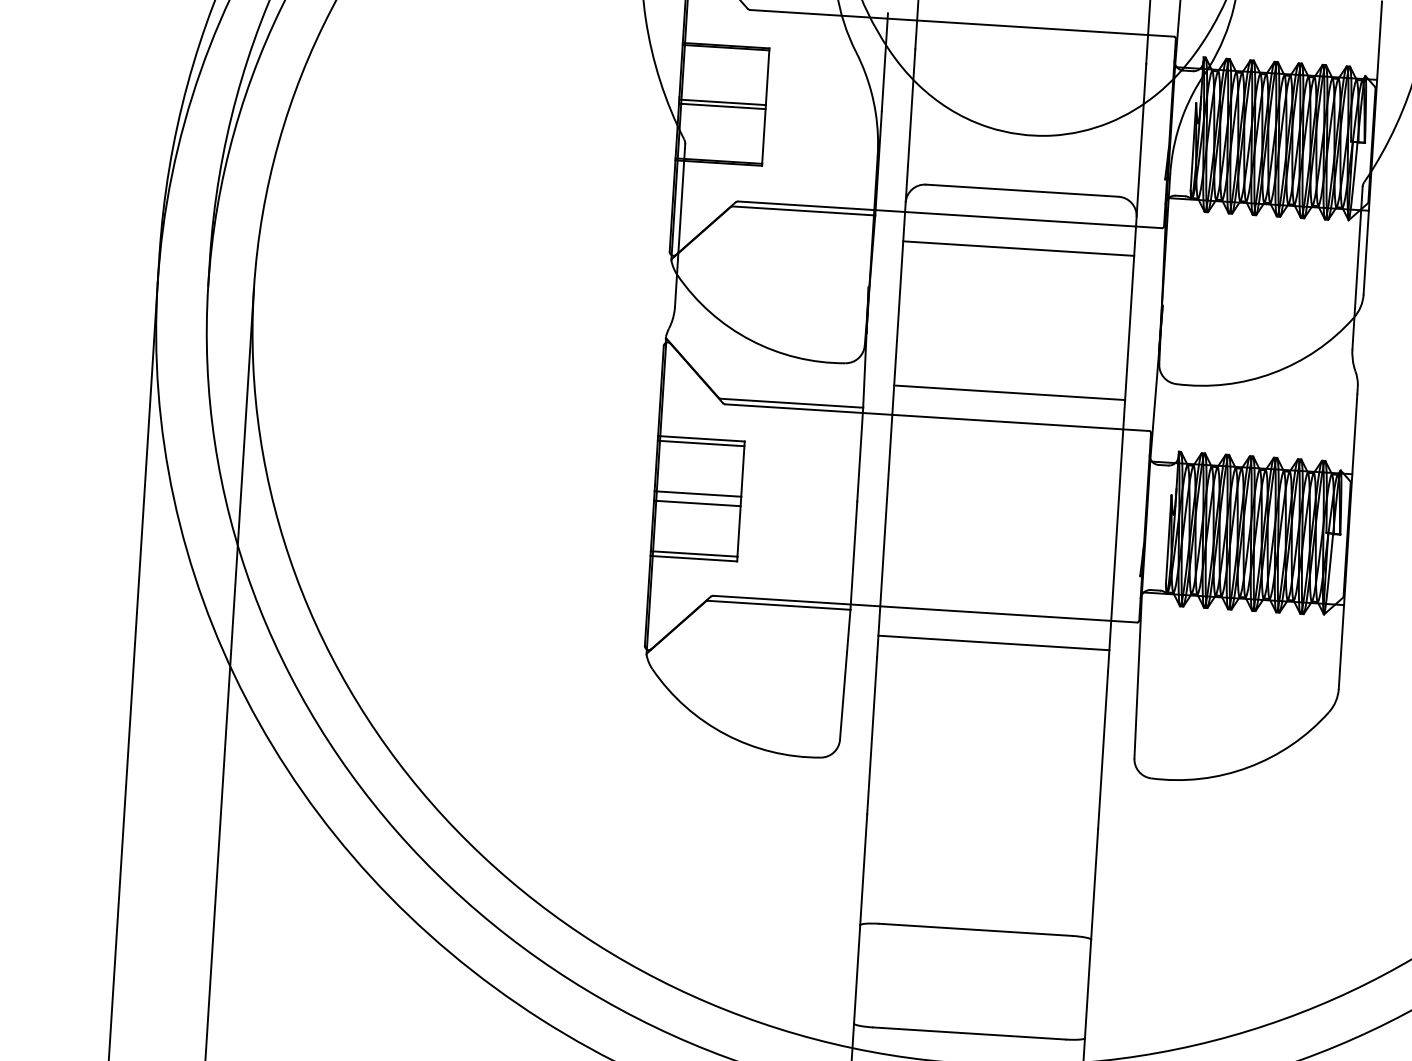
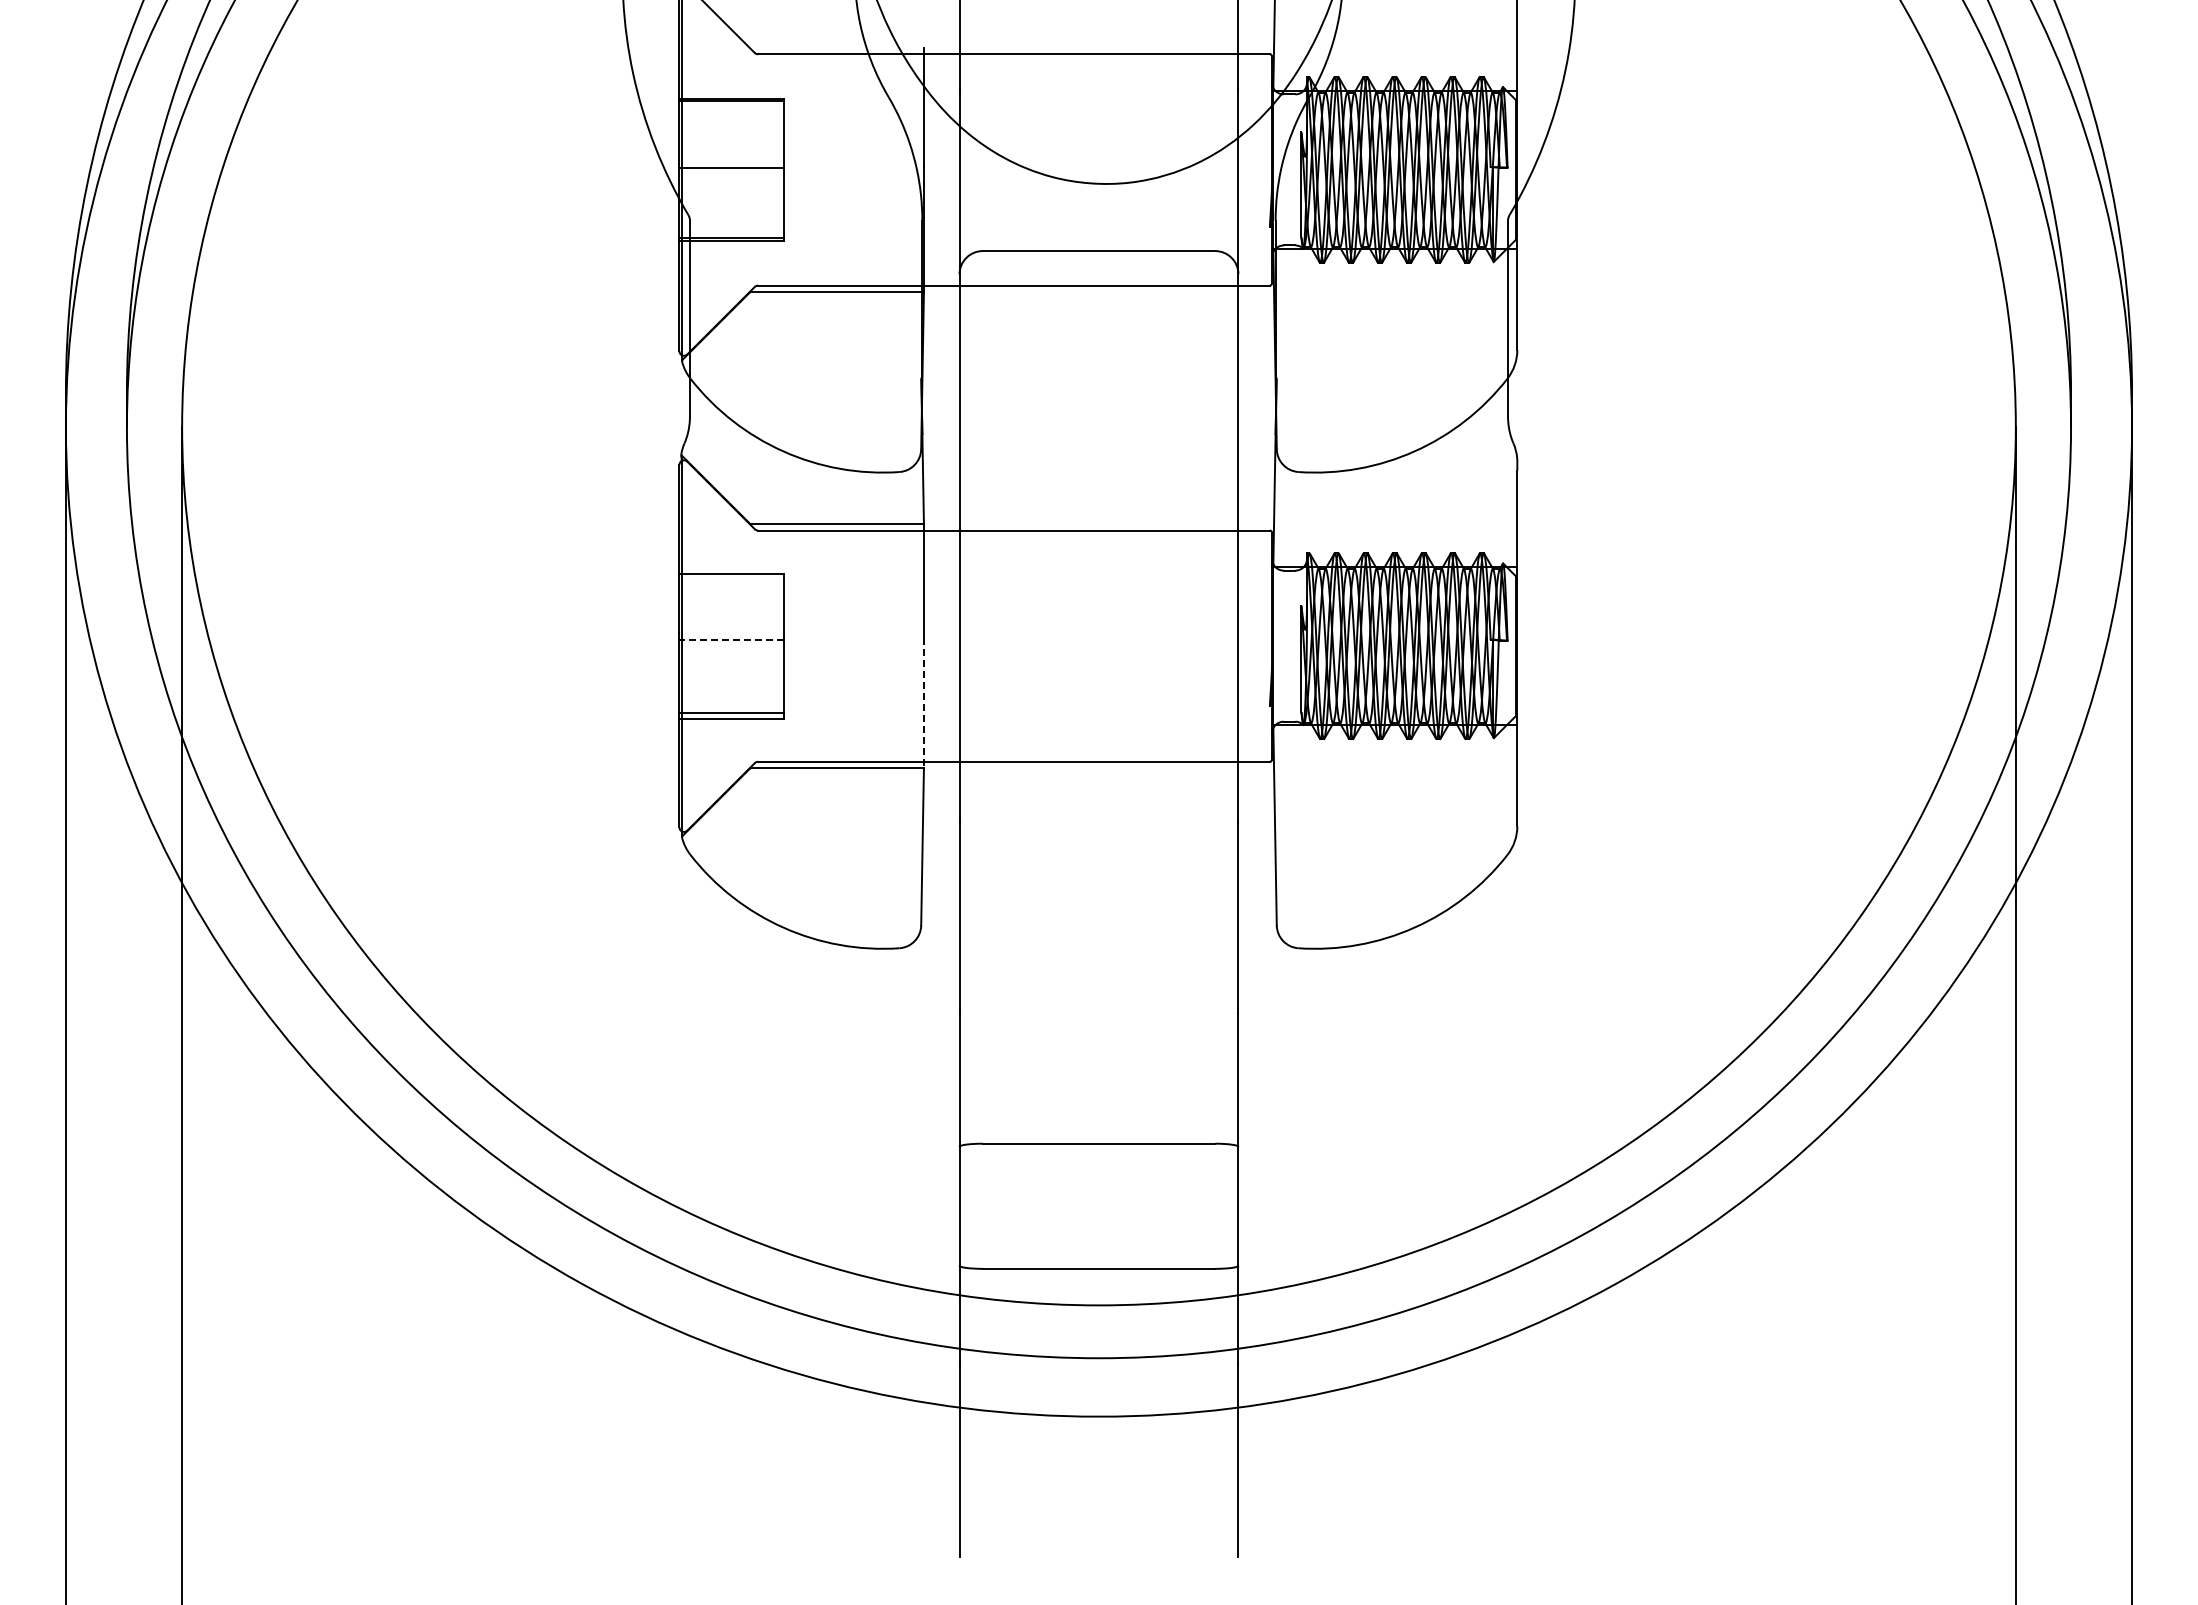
line: (722, 106) -> (731, 172), removed
line: (1018, 248) -> (1098, 321), removed
line: (1009, 393) -> (1098, 495), removed
line: (700, 443) -> (731, 579), removed
line: (697, 494) -> (731, 640), solid -> dashed
line: (697, 503) -> (731, 651), removed
line: (853, 556) -> (923, 703), solid -> dashed
line: (993, 643) -> (1098, 797), removed

